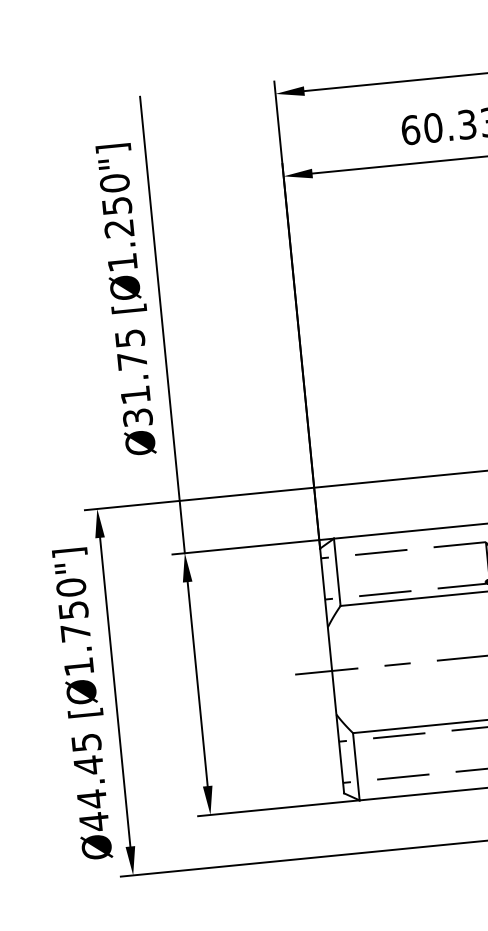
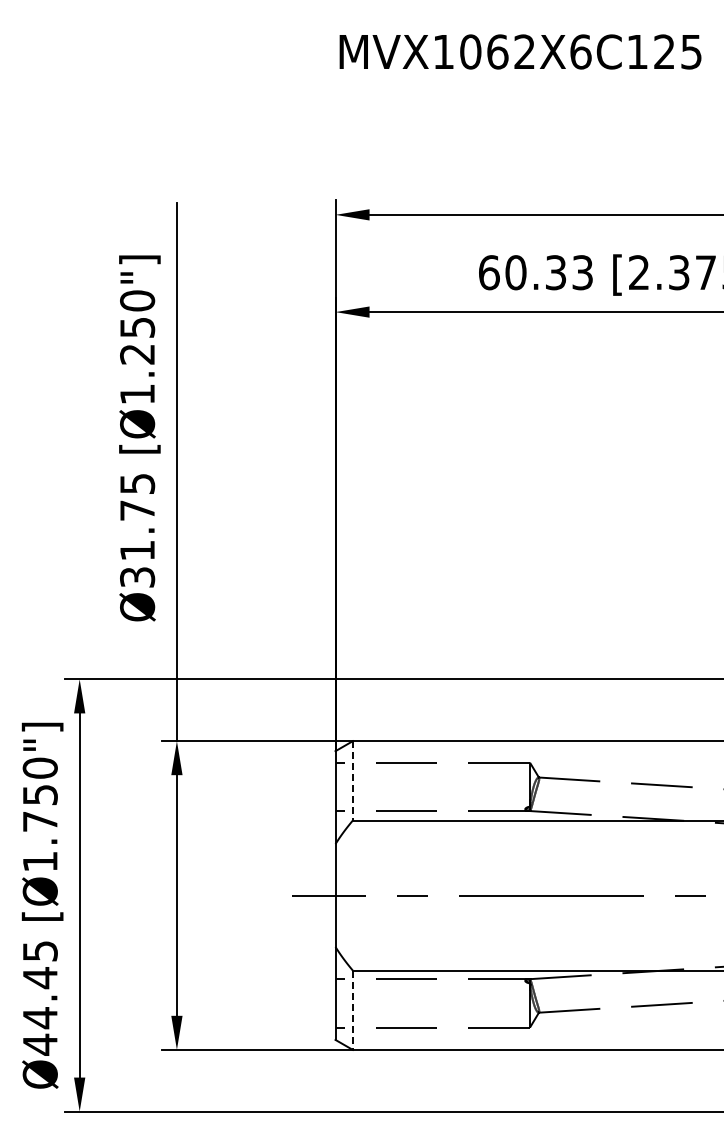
line: (336, 572) -> (352, 780), solid -> dashed
line: (356, 767) -> (352, 1010), solid -> dashed

